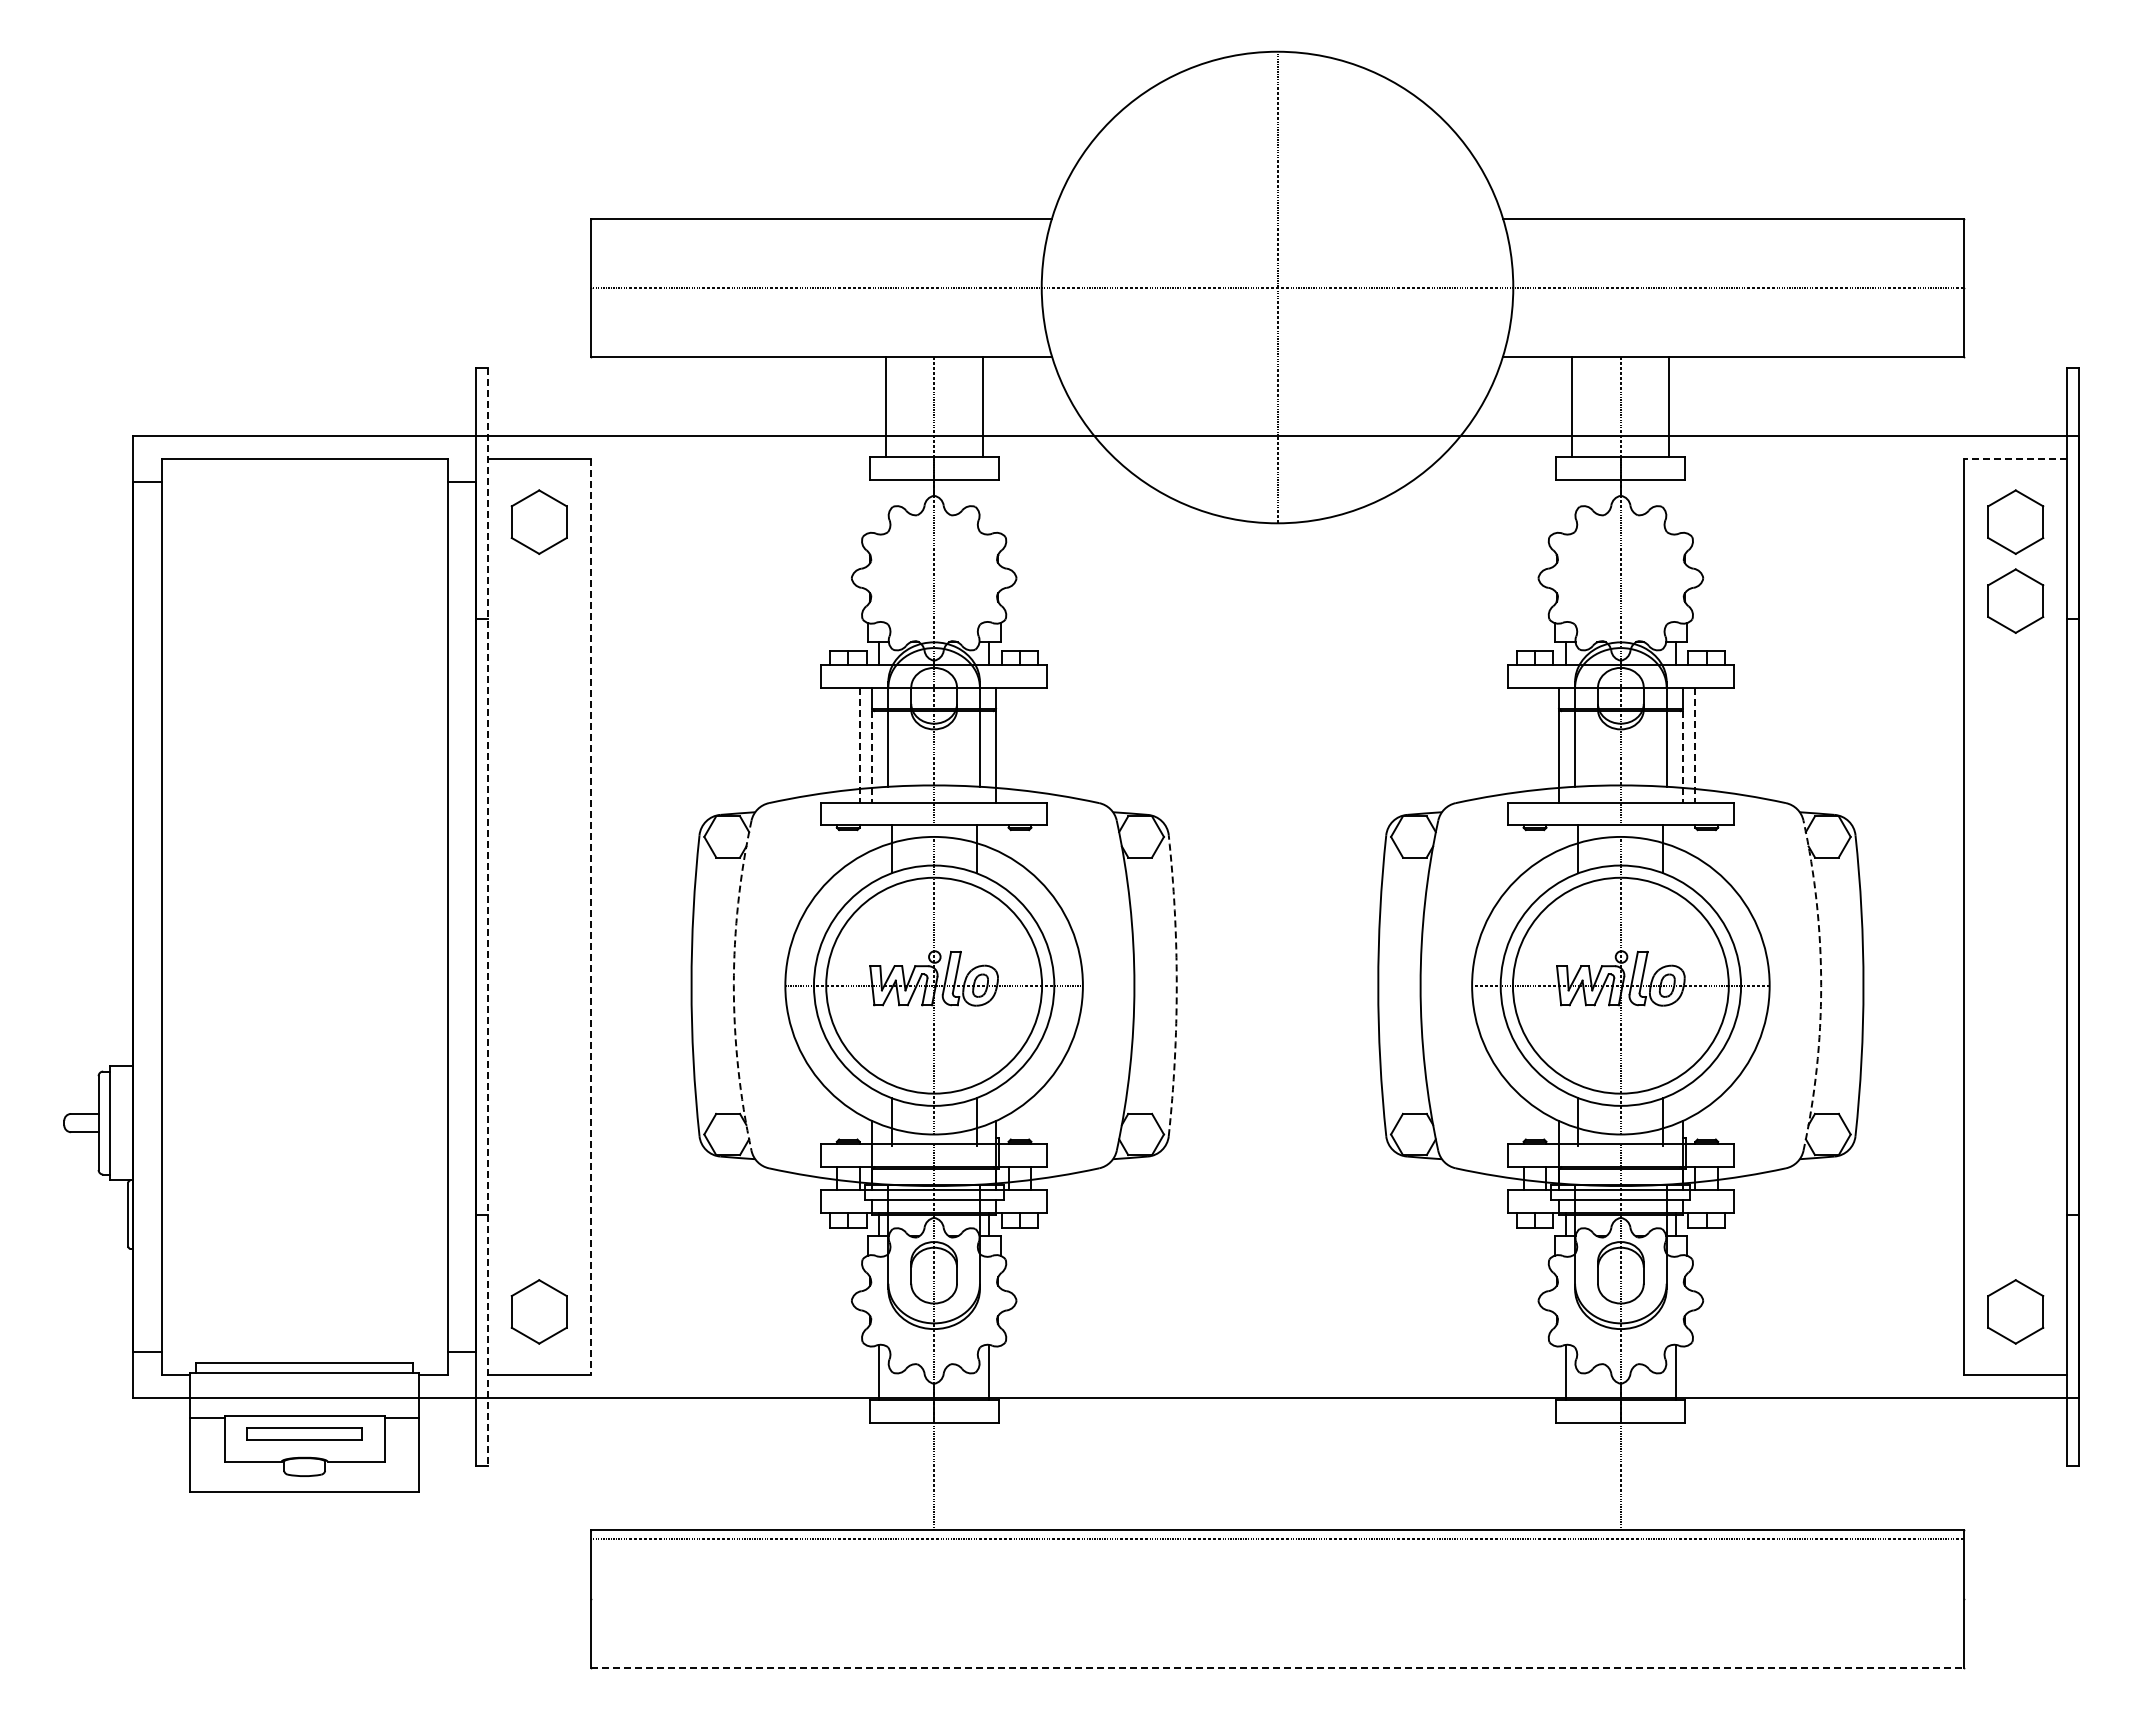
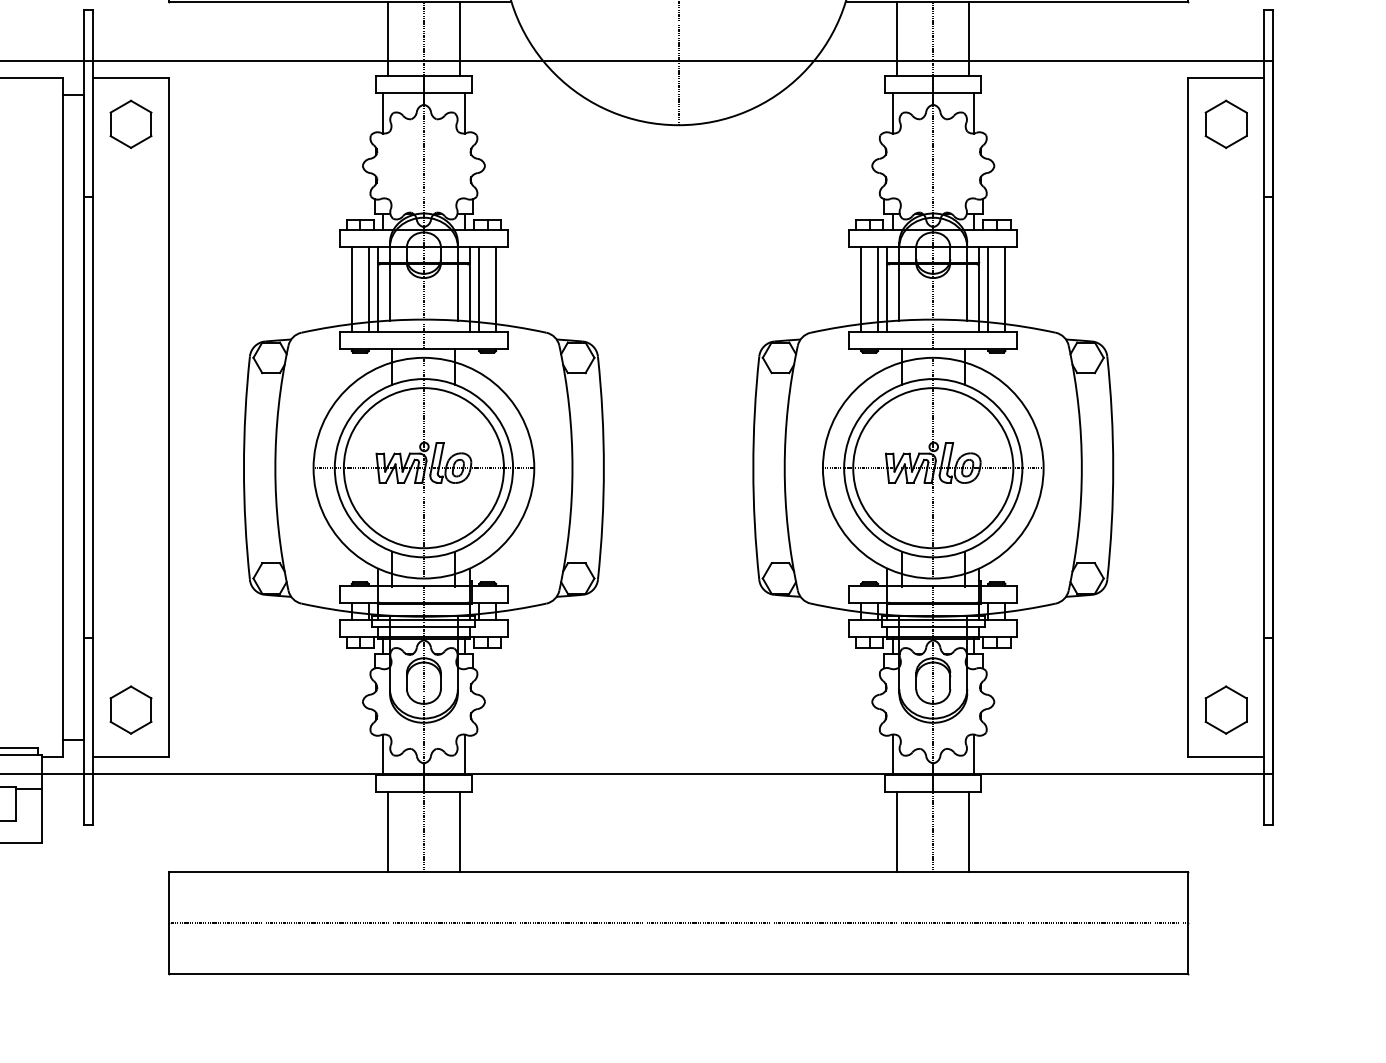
line: (2015, 459) -> (1225, 77), dashed -> solid
line: (879, 506) -> (383, 112), added
line: (989, 506) -> (464, 112), added
line: (1565, 506) -> (892, 112), added
line: (1675, 506) -> (973, 112), added
part: (2015, 600) -> (1225, 182), removed
line: (836, 745) -> (351, 290), added
line: (859, 745) -> (368, 290), dashed -> solid
line: (1008, 745) -> (479, 290), added
line: (1031, 745) -> (496, 290), added
line: (1523, 745) -> (861, 290), added
line: (1546, 745) -> (878, 290), added
line: (1695, 745) -> (988, 290), dashed -> solid
line: (1718, 745) -> (1005, 290), added
line: (872, 756) -> (378, 298), dashed -> solid
line: (1682, 756) -> (978, 298), dashed -> solid
line: (487, 917) -> (92, 417), dashed -> solid
line: (590, 917) -> (169, 417), dashed -> solid
arc: (733, 985) -> (275, 468), dashed -> solid
arc: (1176, 985) -> (603, 468), dashed -> solid
arc: (1821, 985) -> (1082, 468), dashed -> solid
line: (885, 1476) -> (387, 832), added
line: (982, 1476) -> (459, 832), added
line: (1572, 1476) -> (897, 832), added
line: (1669, 1476) -> (969, 832), added
line: (1277, 1539) -> (678, 923), moved
line: (1277, 1668) -> (678, 974), dashed -> solid

